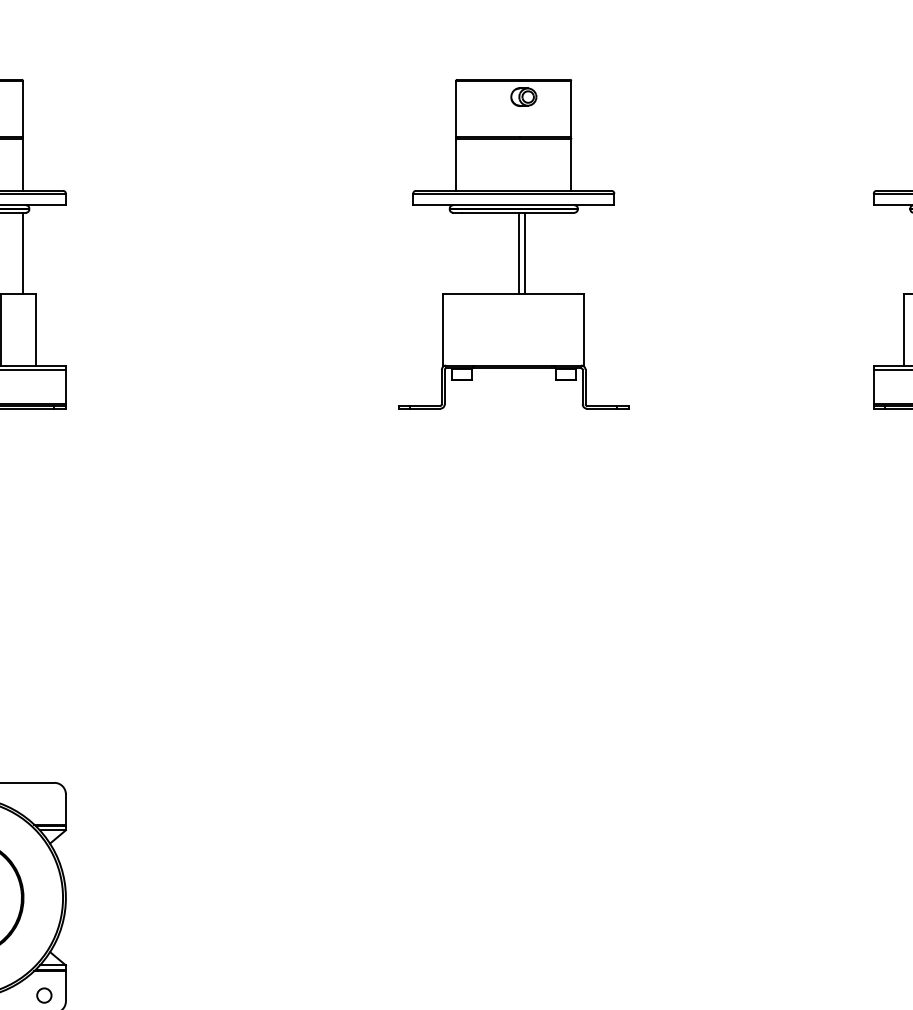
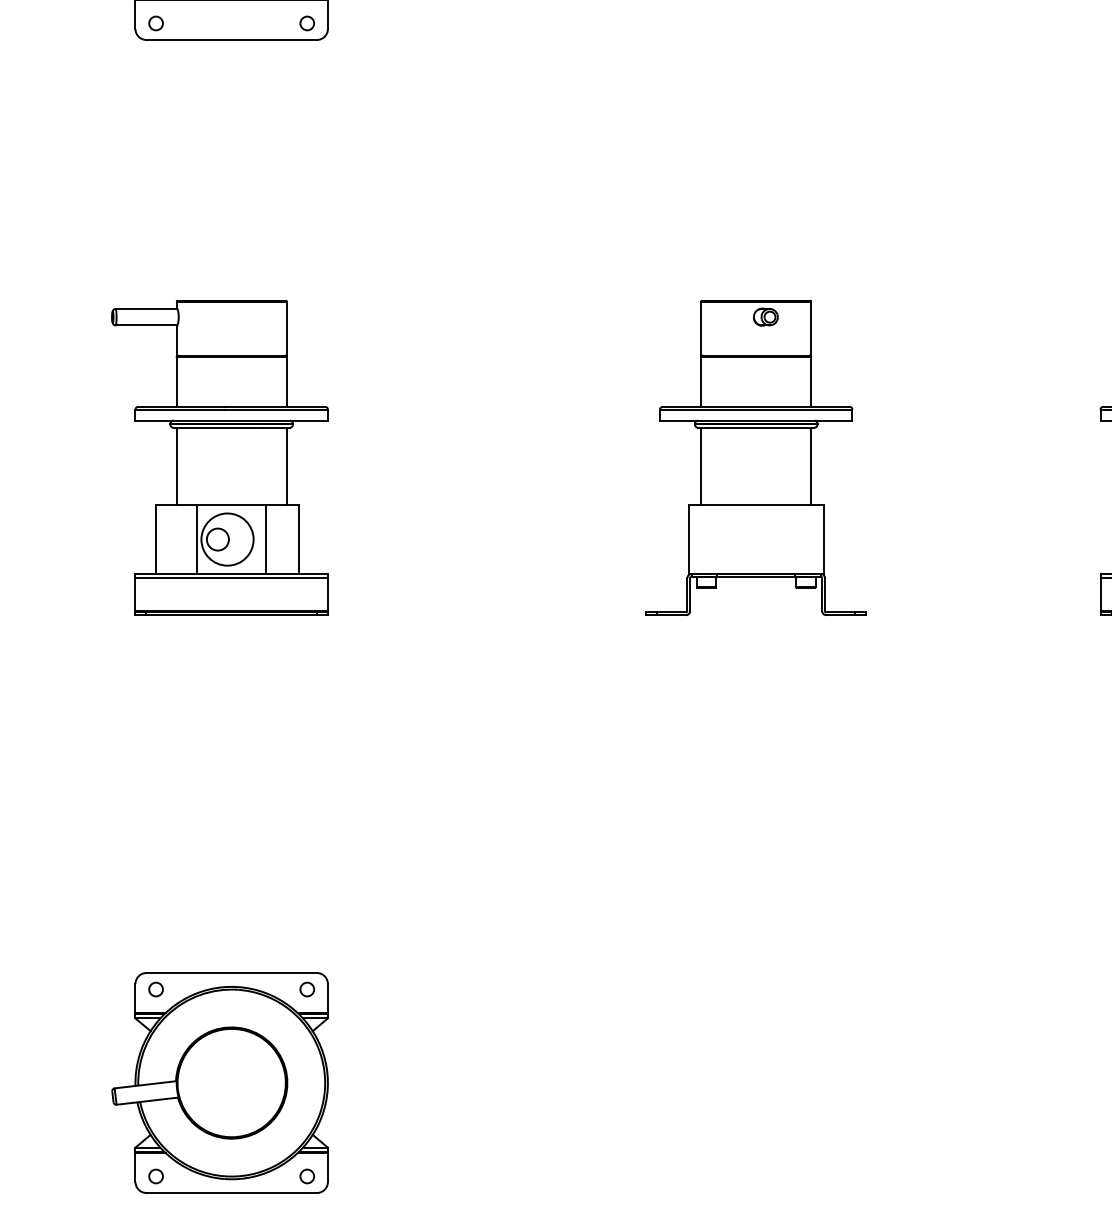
line: (519, 253) -> (811, 466), moved
line: (525, 253) -> (701, 466), moved
circle: (43, 800) -> (306, 989), added

